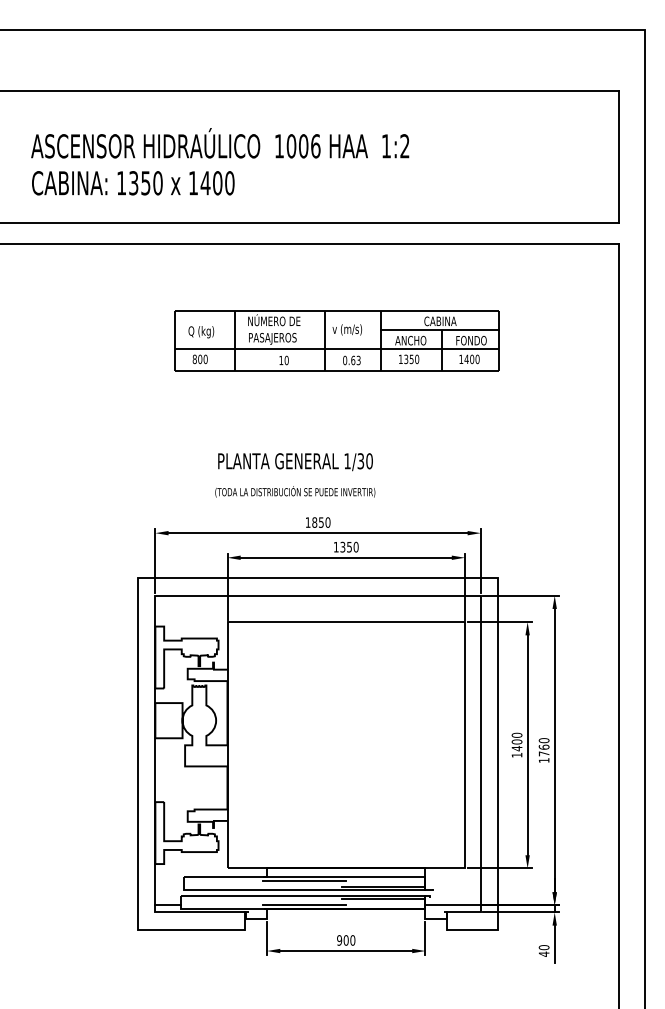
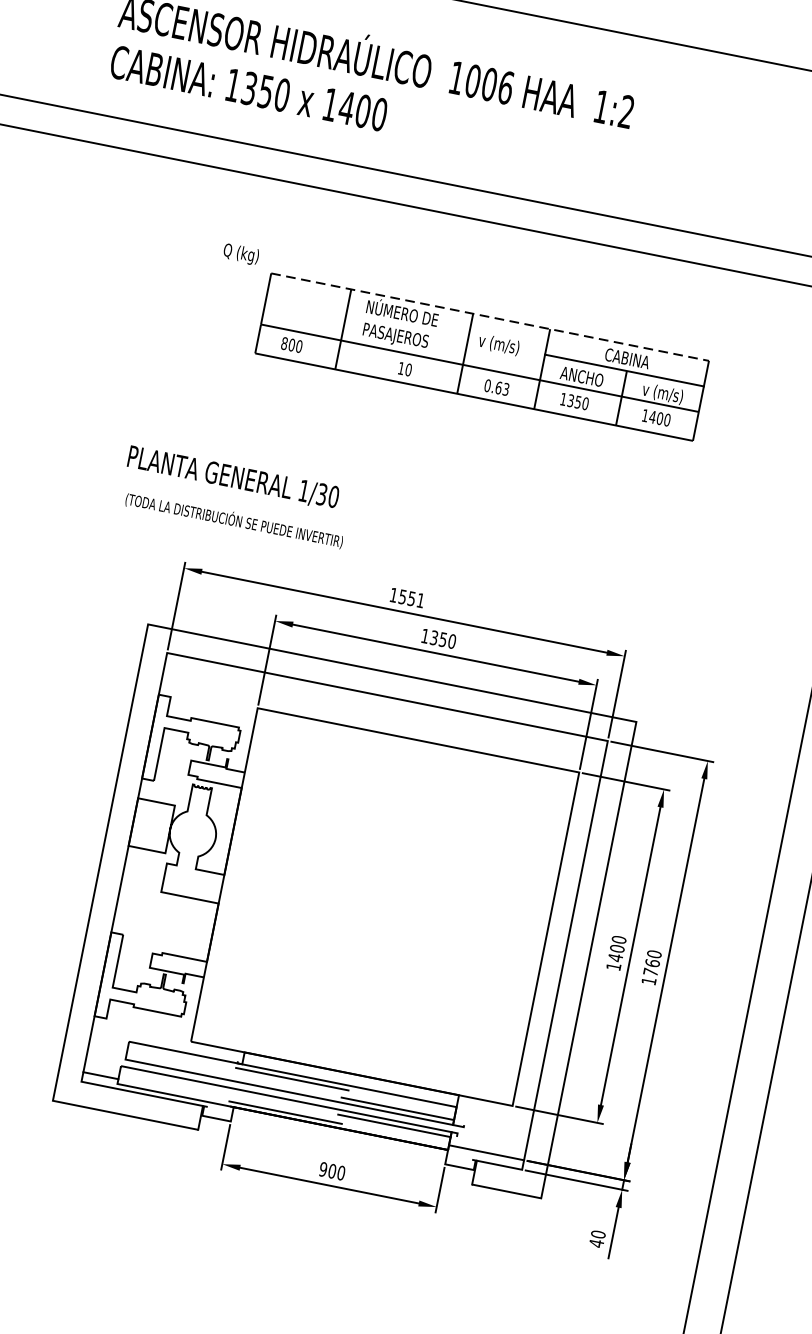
line: (337, 311) -> (490, 317), solid -> dashed
text: (201, 332) -> (241, 254), moved
text: (470, 340) -> (662, 392), FONDO -> v (m/s)
text: (295, 462) -> (233, 478), moved
text: (295, 491) -> (234, 519), moved
text: (321, 522) -> (411, 598), 1850 -> 1551

